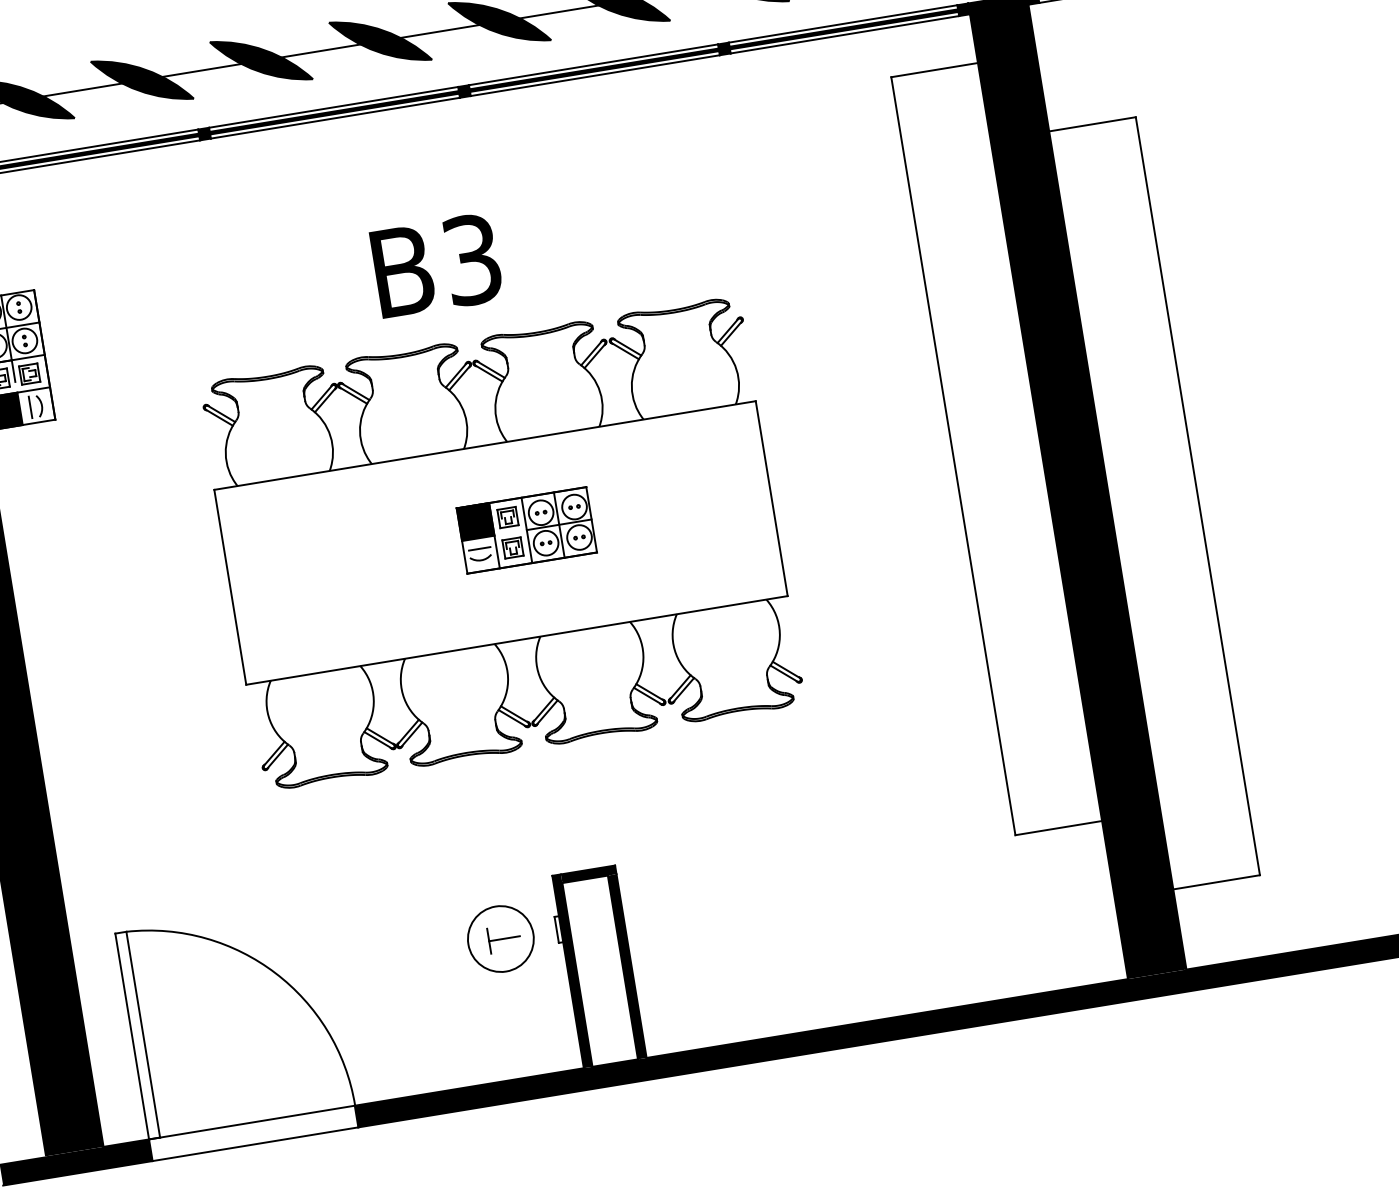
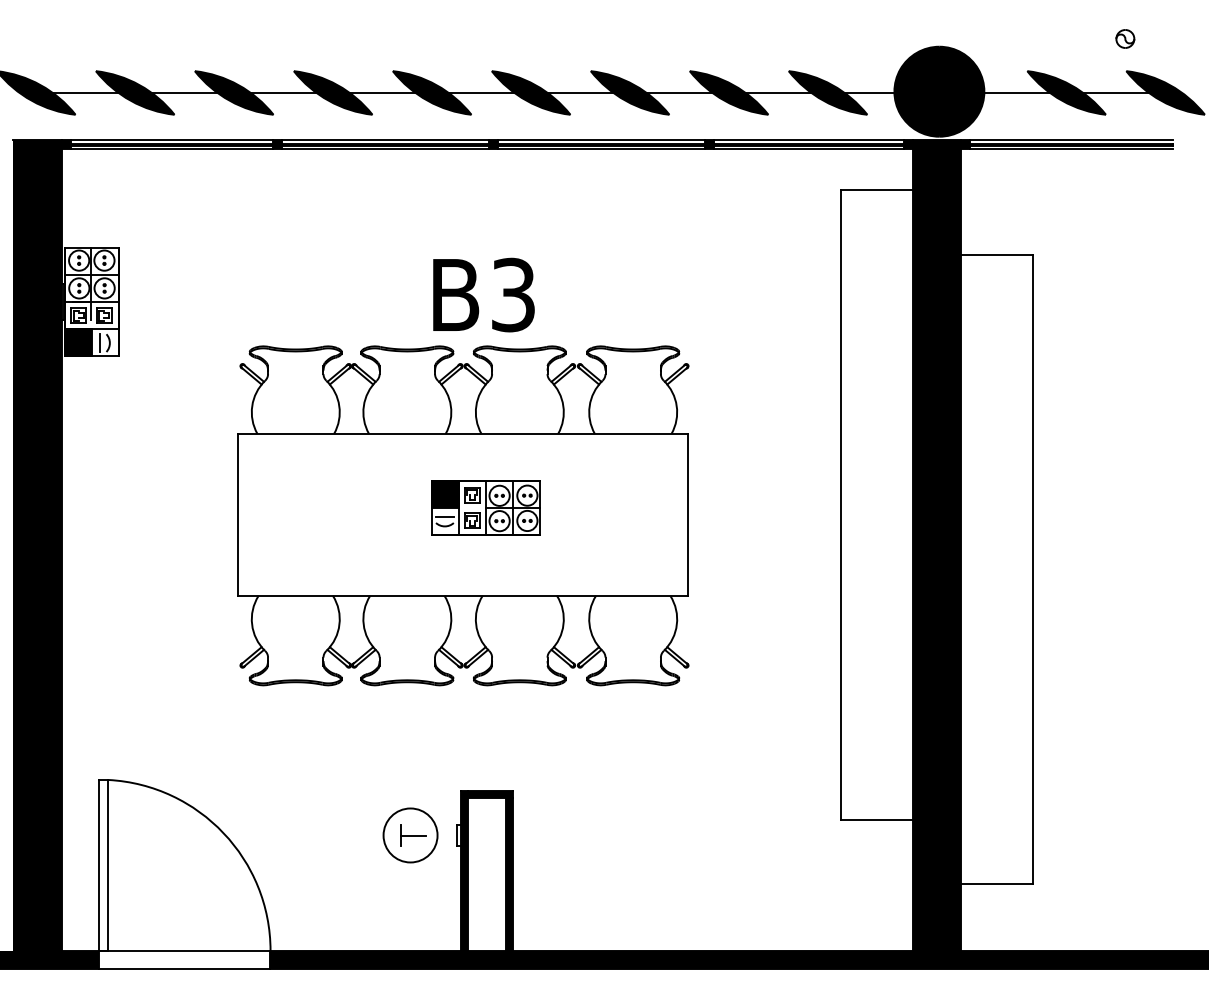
text: (436, 265) -> (483, 294), moved

